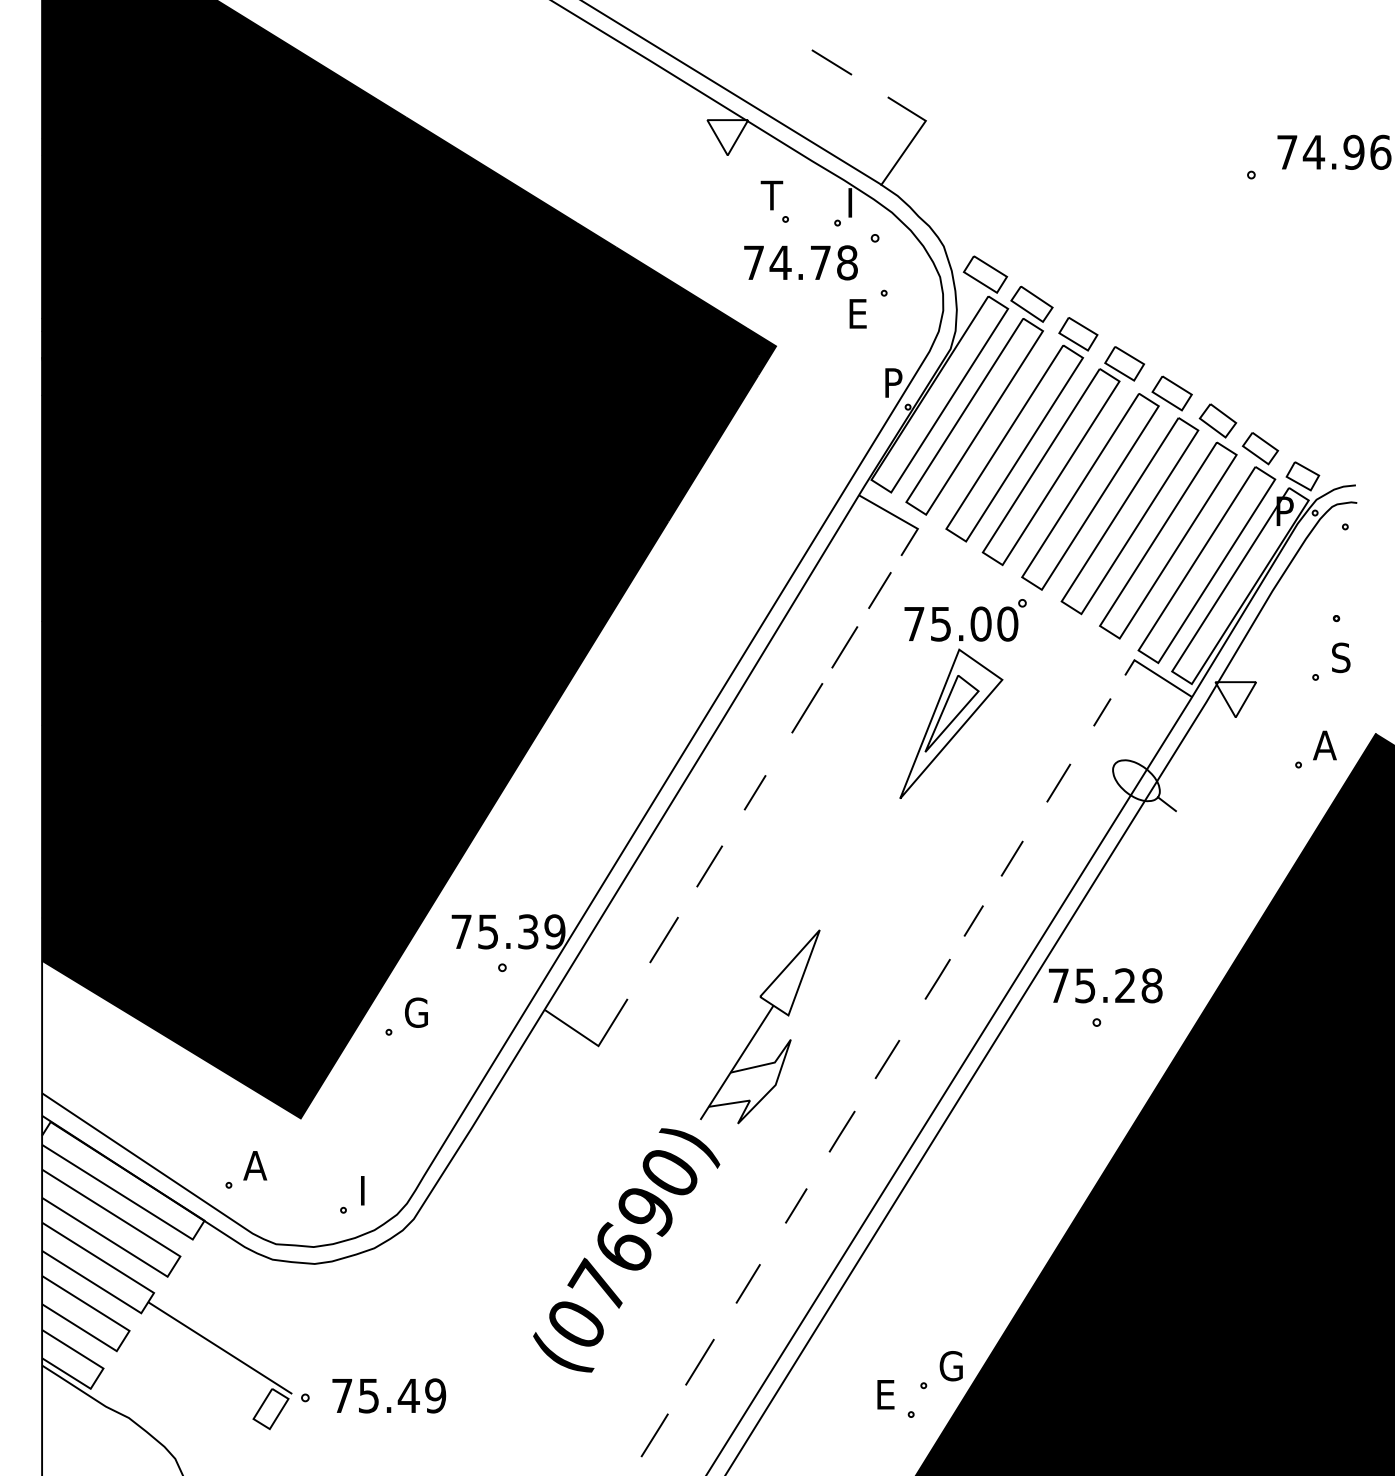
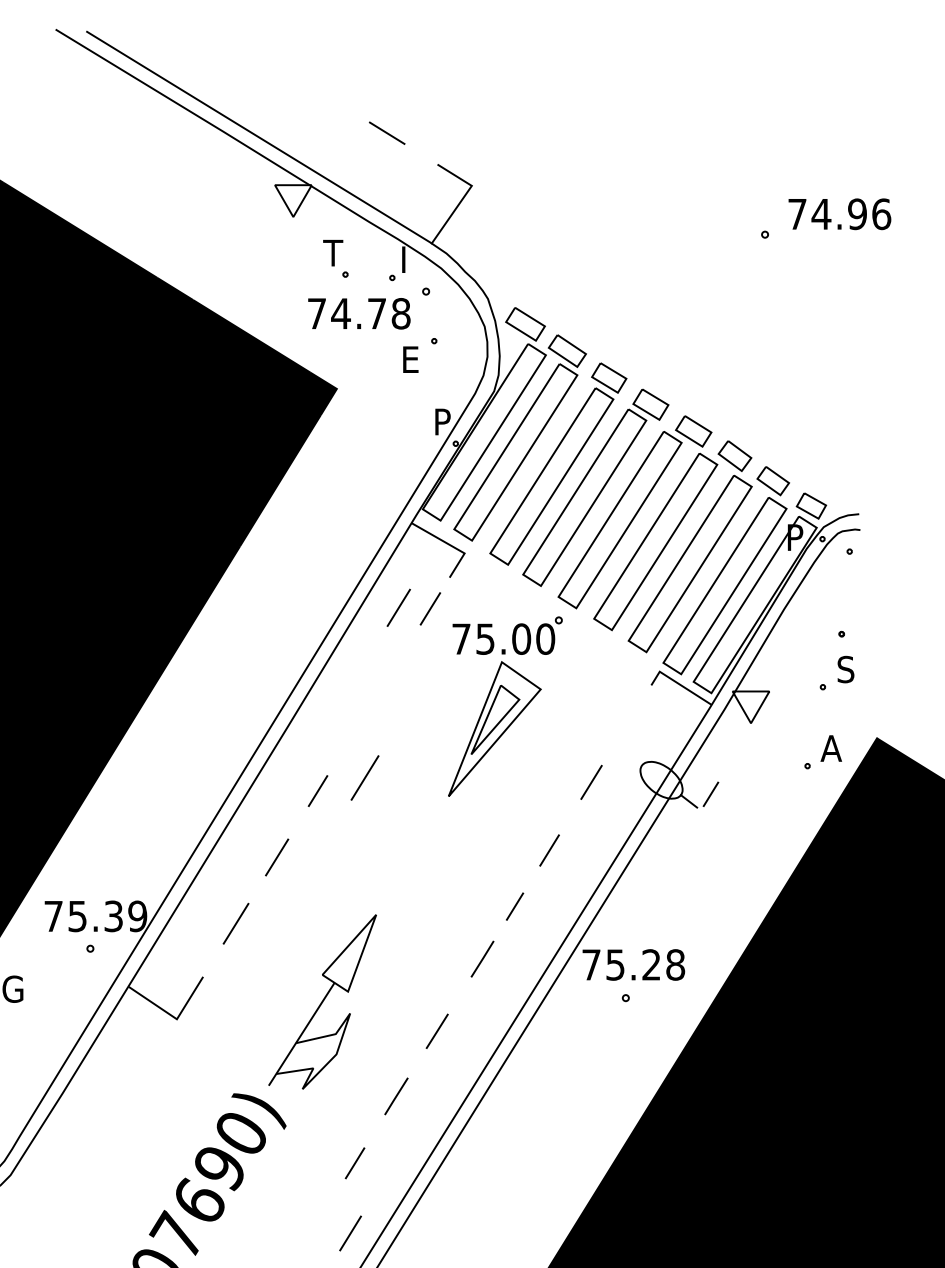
line: (844, 647) -> (398, 608), moved
line: (807, 708) -> (365, 778), moved
line: (1102, 712) -> (711, 794), moved
line: (747, 1283) -> (349, 1233), moved

